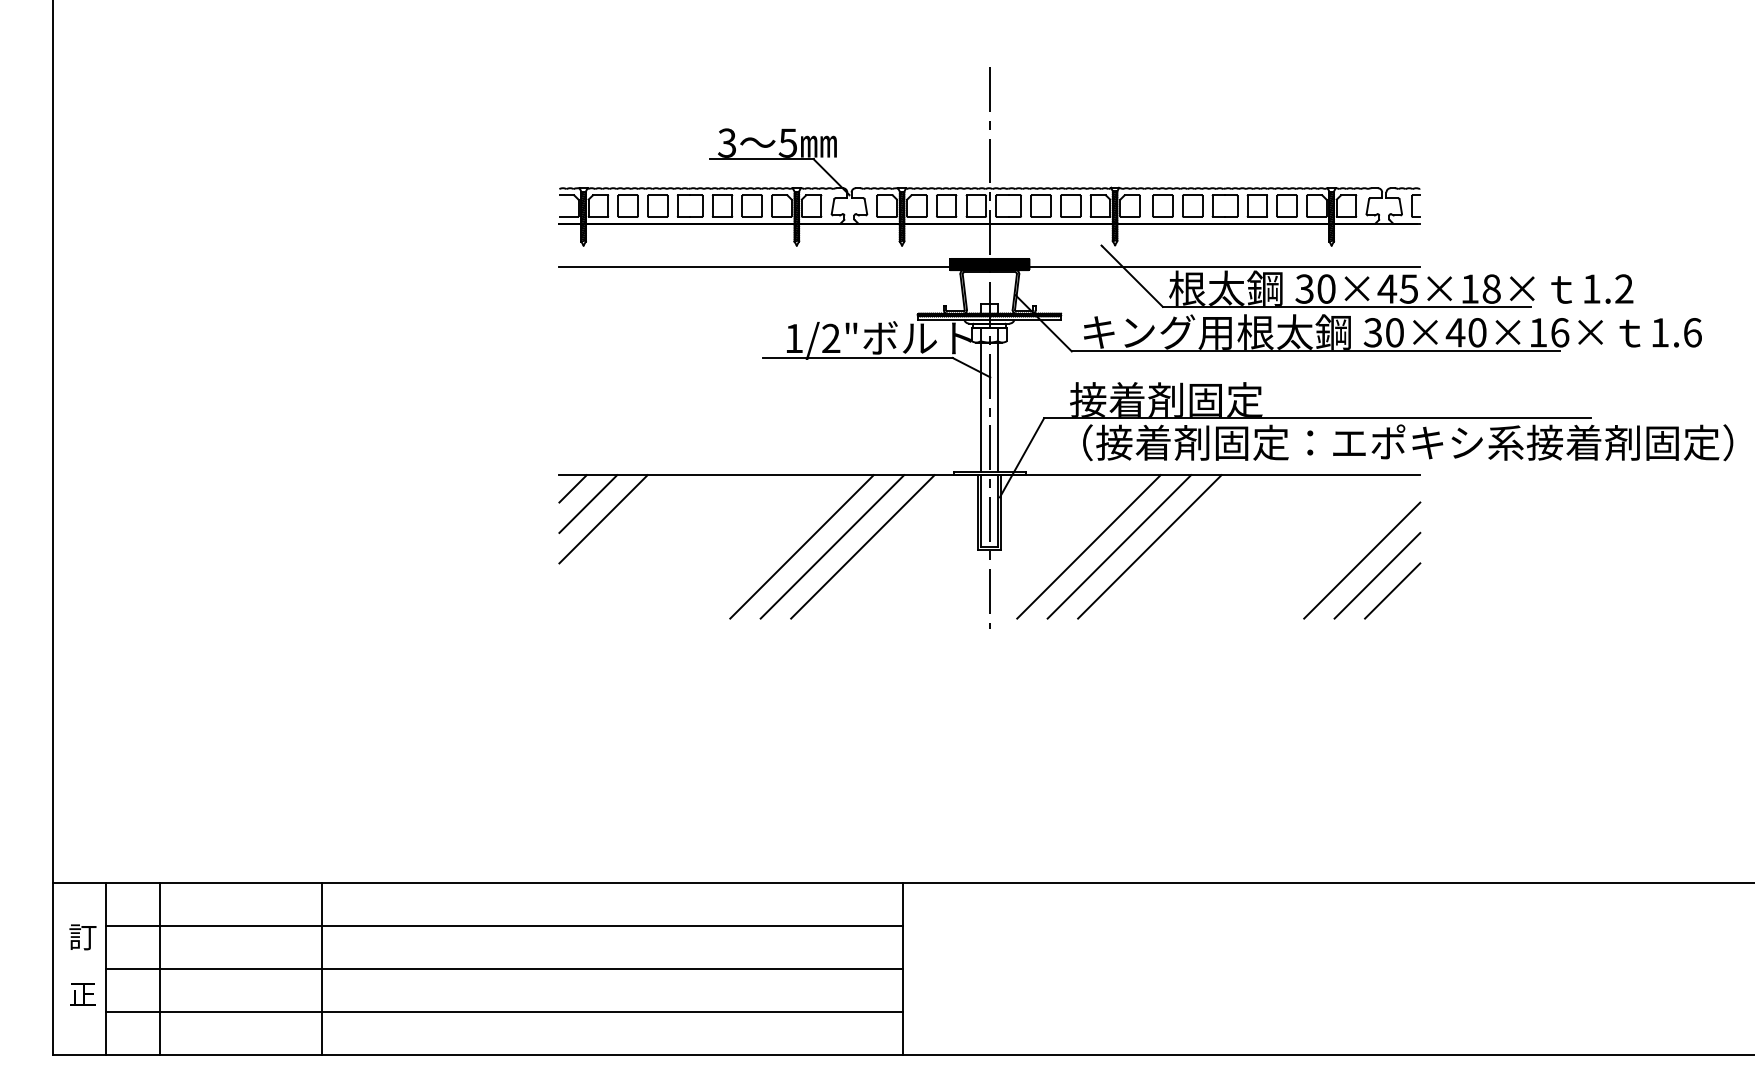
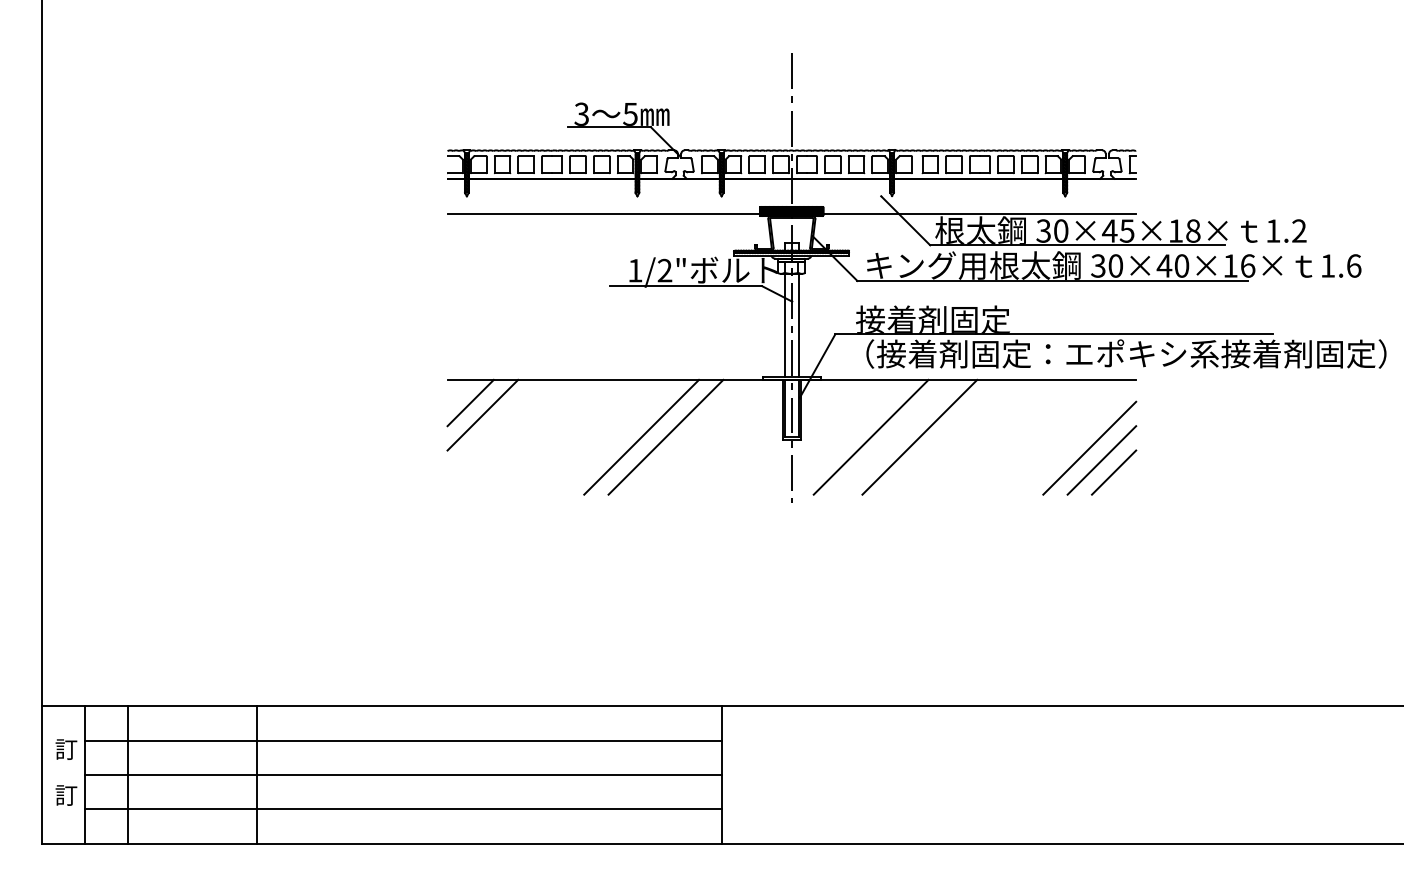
line: (572, 488) -> (458, 390), removed
line: (862, 546) -> (690, 436), removed
line: (1119, 546) -> (895, 436), removed
text: (82, 994) -> (66, 795), 正 -> 訂

